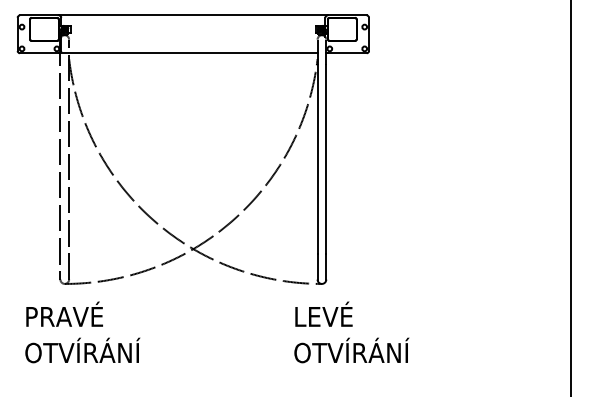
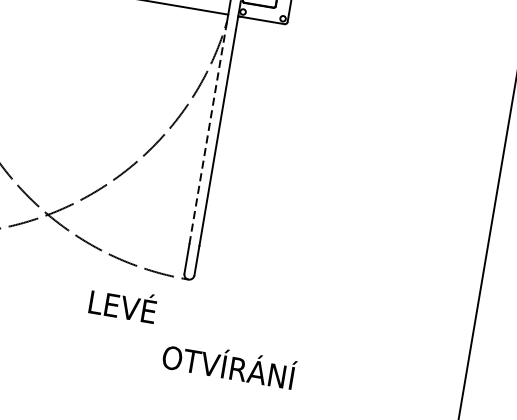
line: (317, 159) -> (207, 136), solid -> dashed
text: (323, 313) -> (122, 303), moved
text: (351, 350) -> (229, 364), moved

